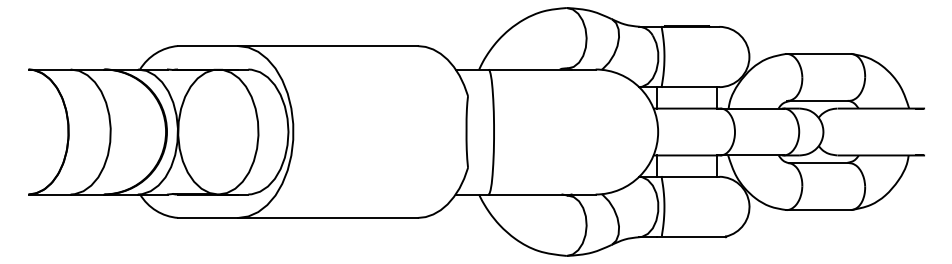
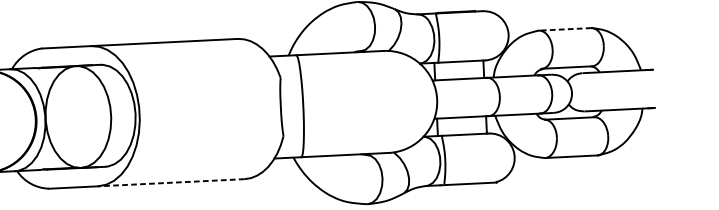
line: (818, 53) -> (564, 29), solid -> dashed
line: (328, 217) -> (171, 182), solid -> dashed

